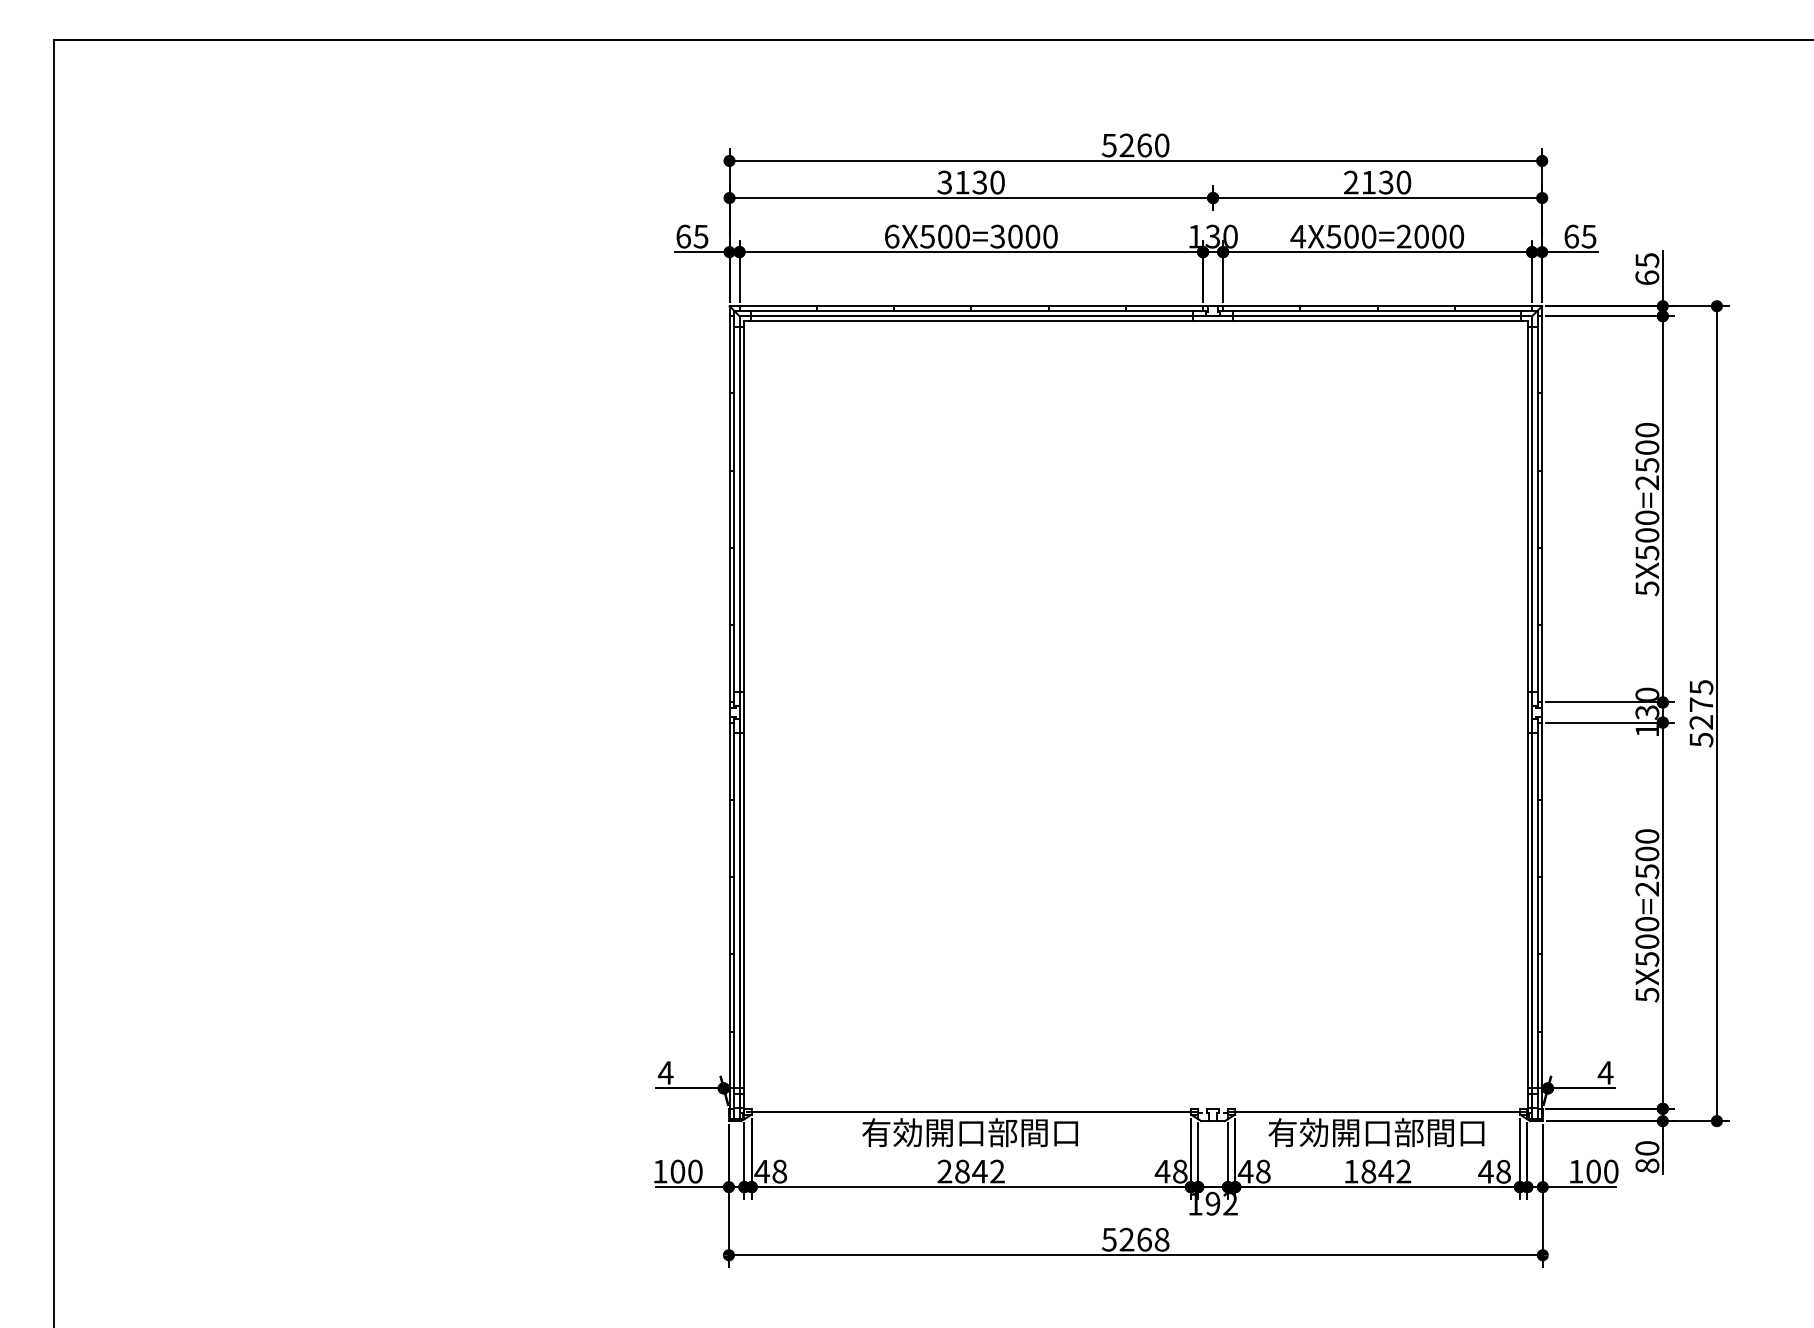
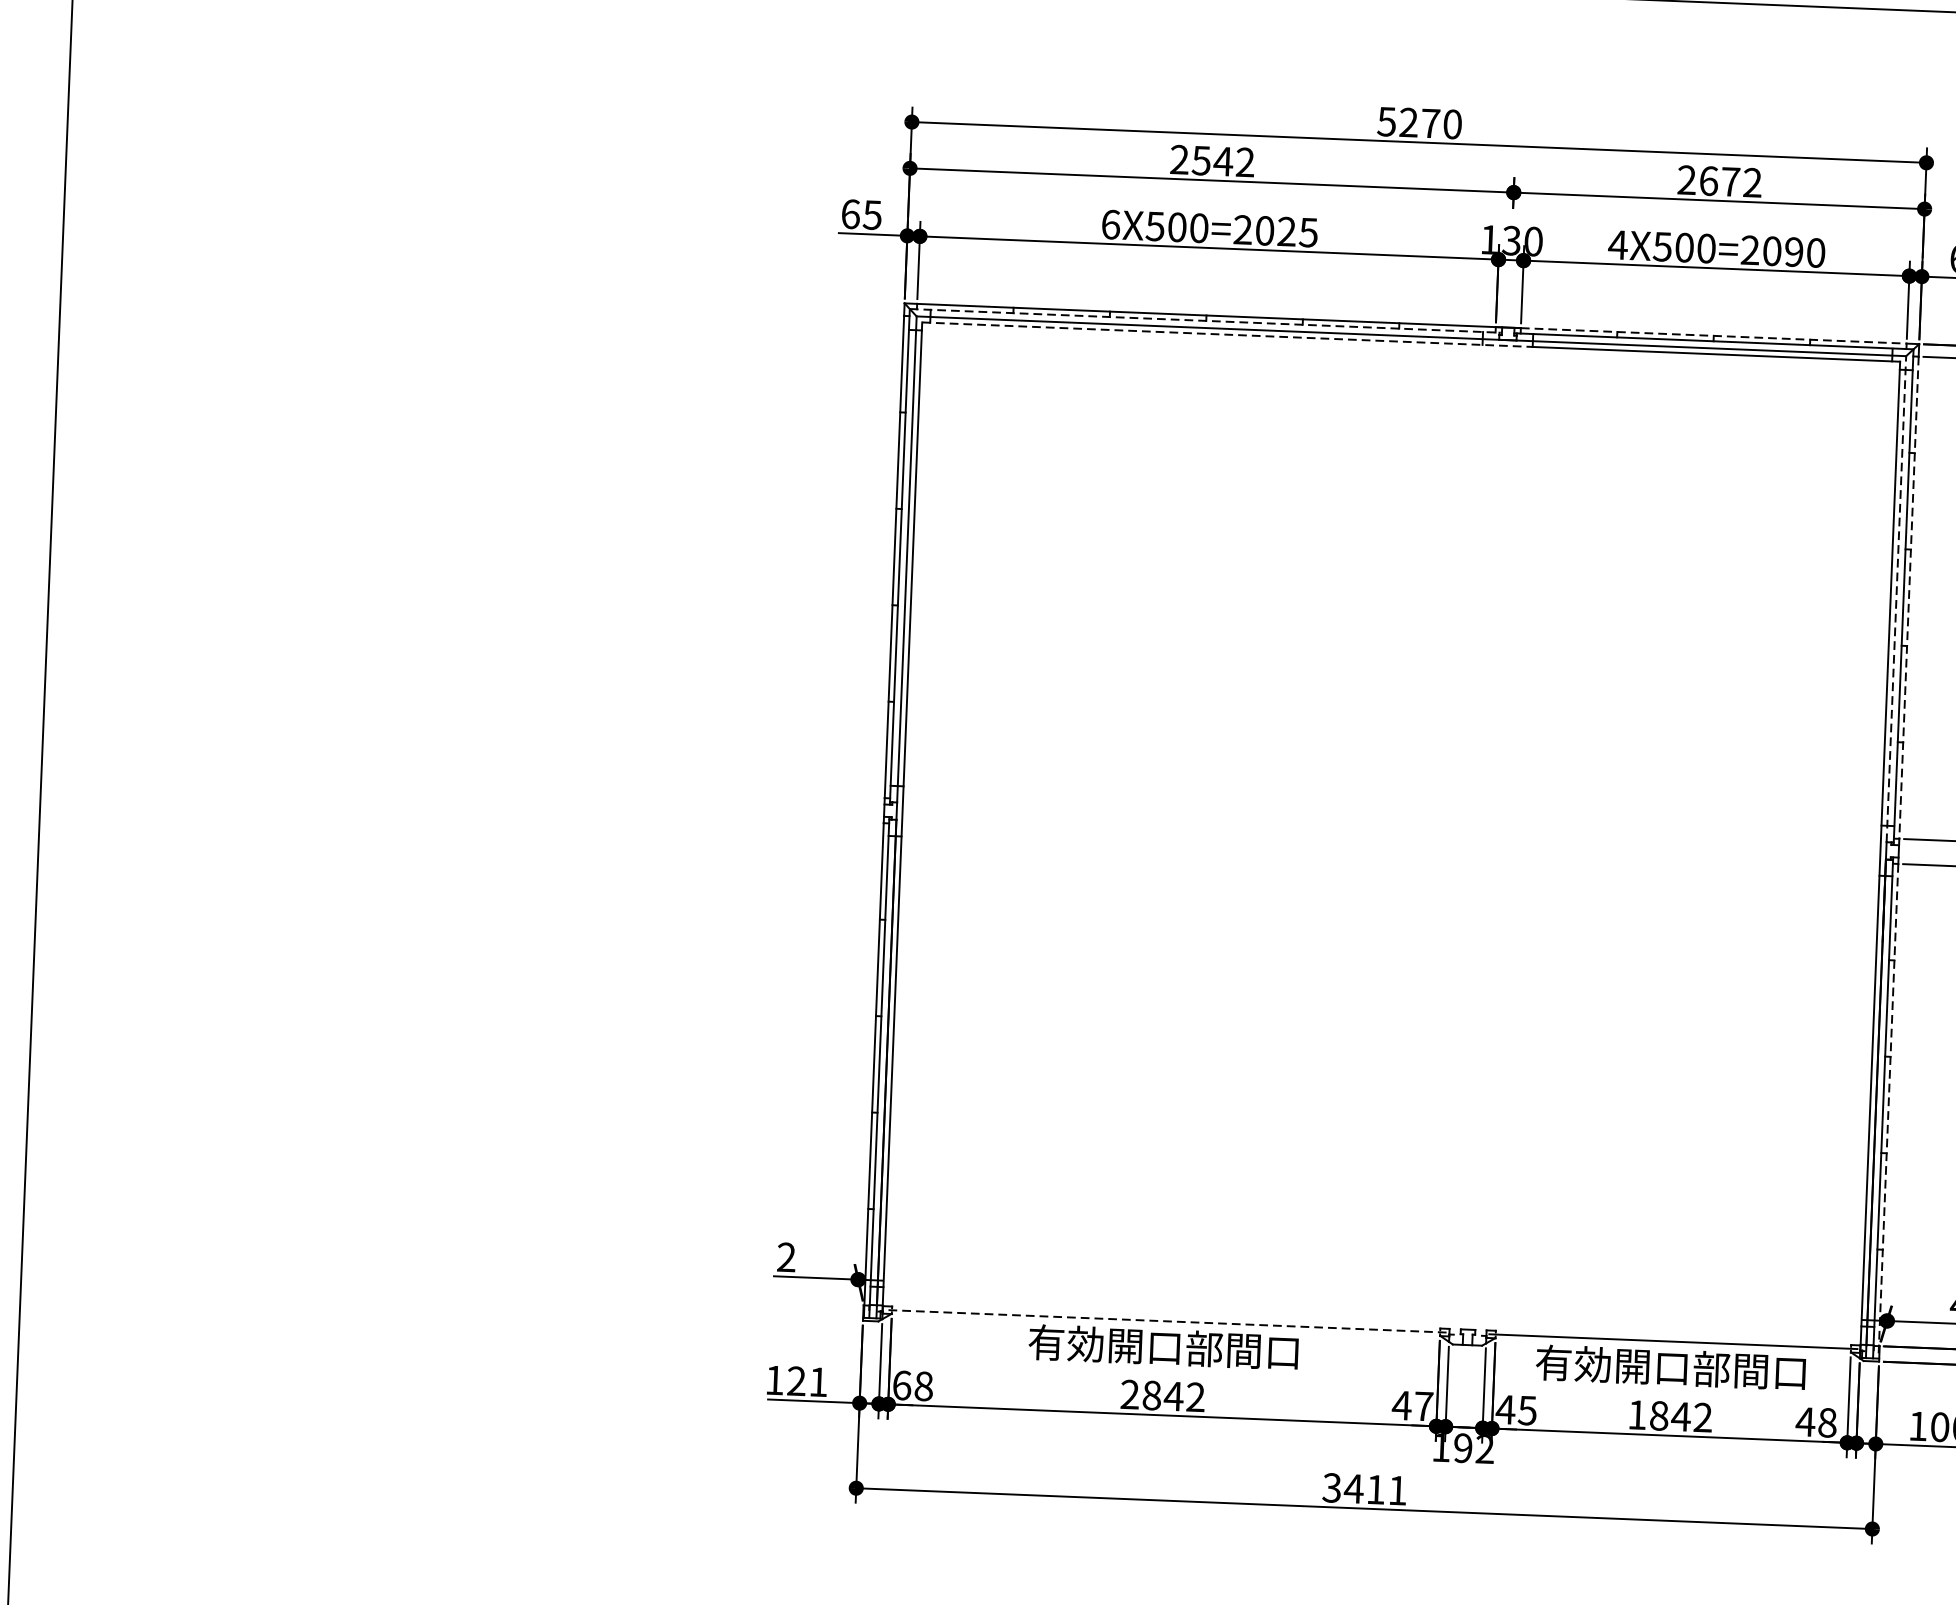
text: (1144, 145) -> (1430, 123), 5260 -> 5270
text: (970, 182) -> (1211, 161), 3130 -> 2542
text: (1386, 182) -> (1731, 181), 2130 -> 2672
text: (1023, 236) -> (1275, 231), 6X500=3000 -> 6X500=2025
text: (1439, 236) -> (1794, 251), 4X500=2000 -> 4X500=2090
line: (1378, 306) -> (1714, 336), solid -> dashed
line: (971, 310) -> (1206, 320), solid -> dashed
line: (989, 320) -> (1228, 334), solid -> dashed
line: (1542, 509) -> (1909, 597), solid -> dashed
line: (1532, 510) -> (1896, 598), solid -> dashed
line: (1542, 921) -> (1888, 1112), solid -> dashed
text: (665, 1072) -> (786, 1256), 4 -> 2
line: (971, 1111) -> (1166, 1320), solid -> dashed
text: (686, 1171) -> (807, 1381), 100 -> 121
text: (762, 1171) -> (902, 1385), 48 -> 68
text: (1180, 1171) -> (1424, 1406), 48 -> 47
text: (1262, 1171) -> (1526, 1410), 48 -> 45
text: (1135, 1239) -> (1364, 1488), 5268 -> 3411

